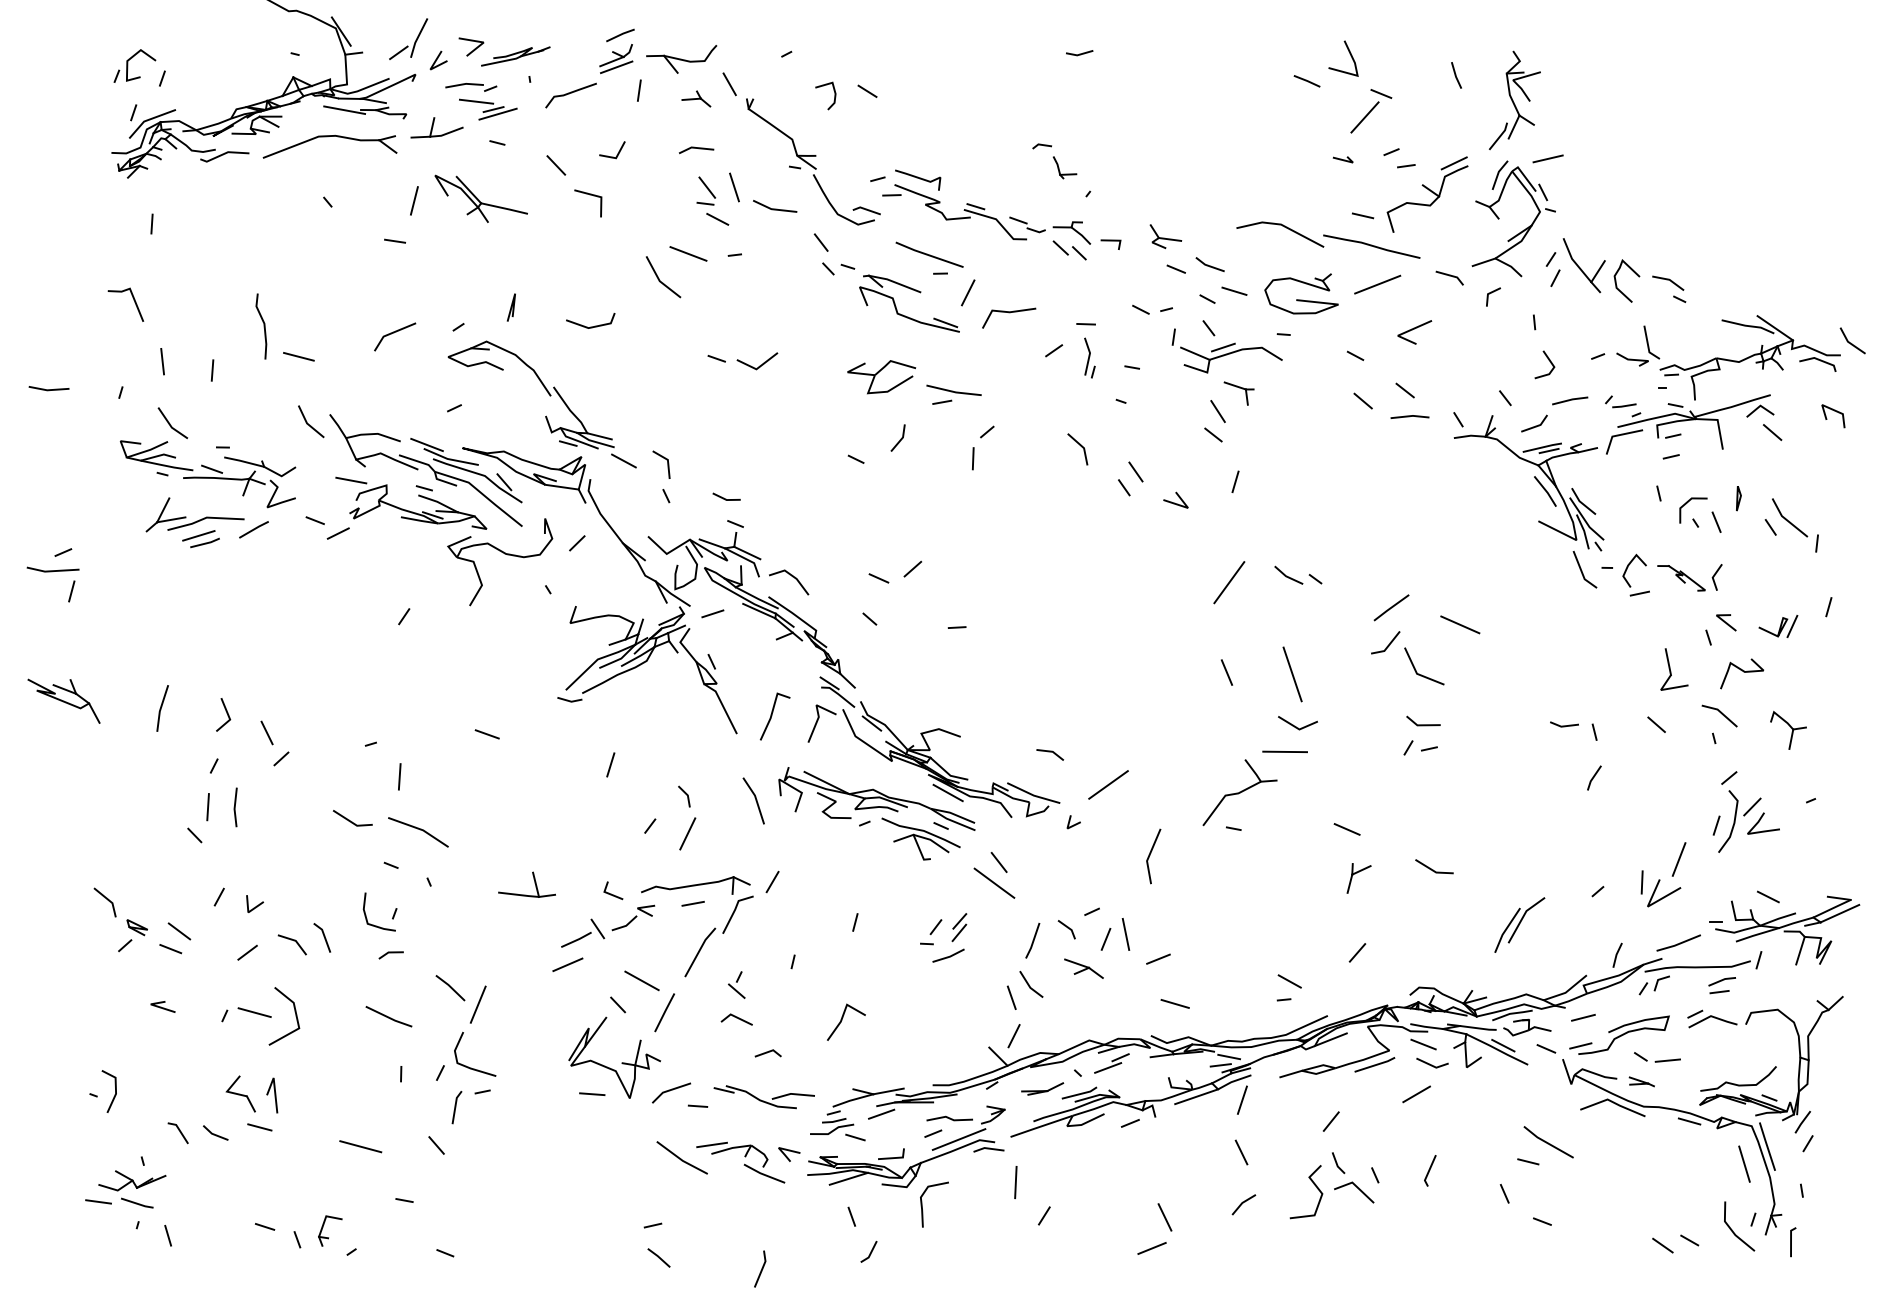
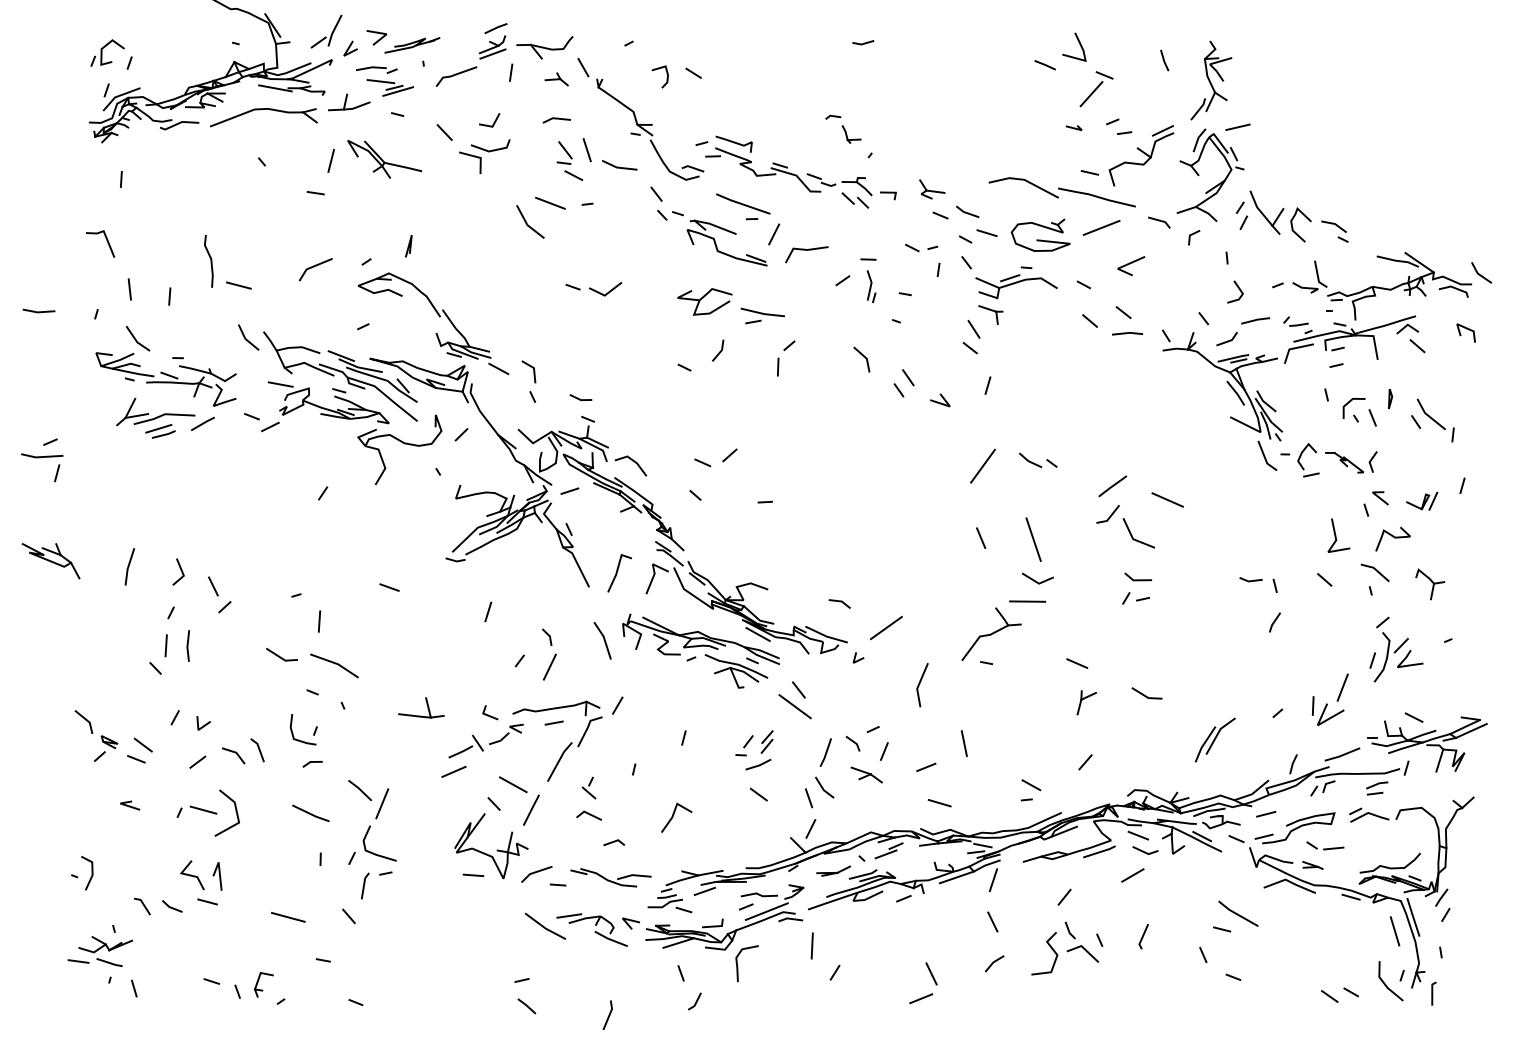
line: (590, 326) -> (490, 150), moved
part: (1231, 357) -> (1016, 286), moved
line: (1125, 934) -> (963, 743), moved
line: (949, 993) -> (759, 794), added

